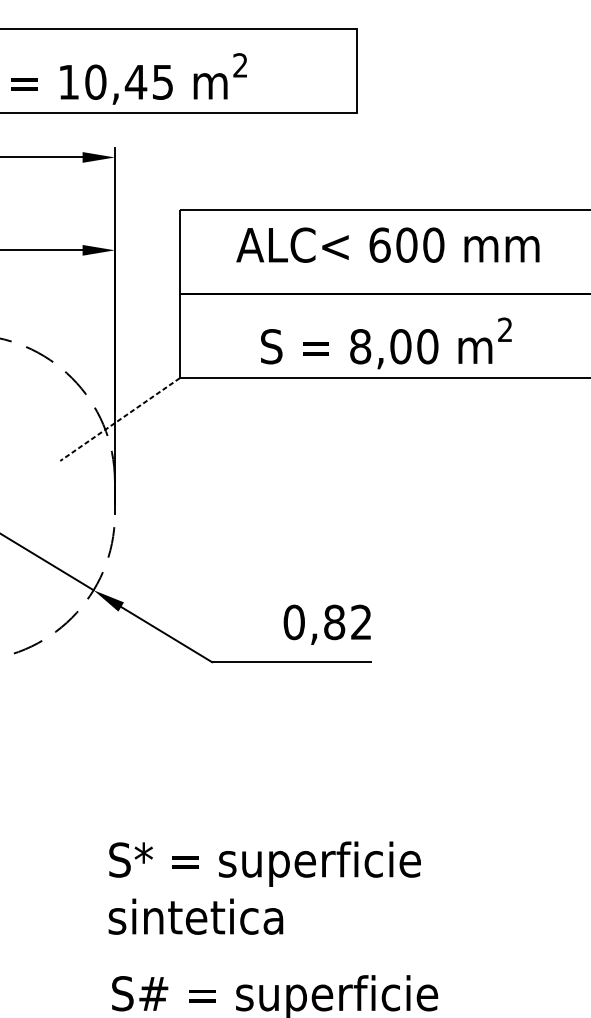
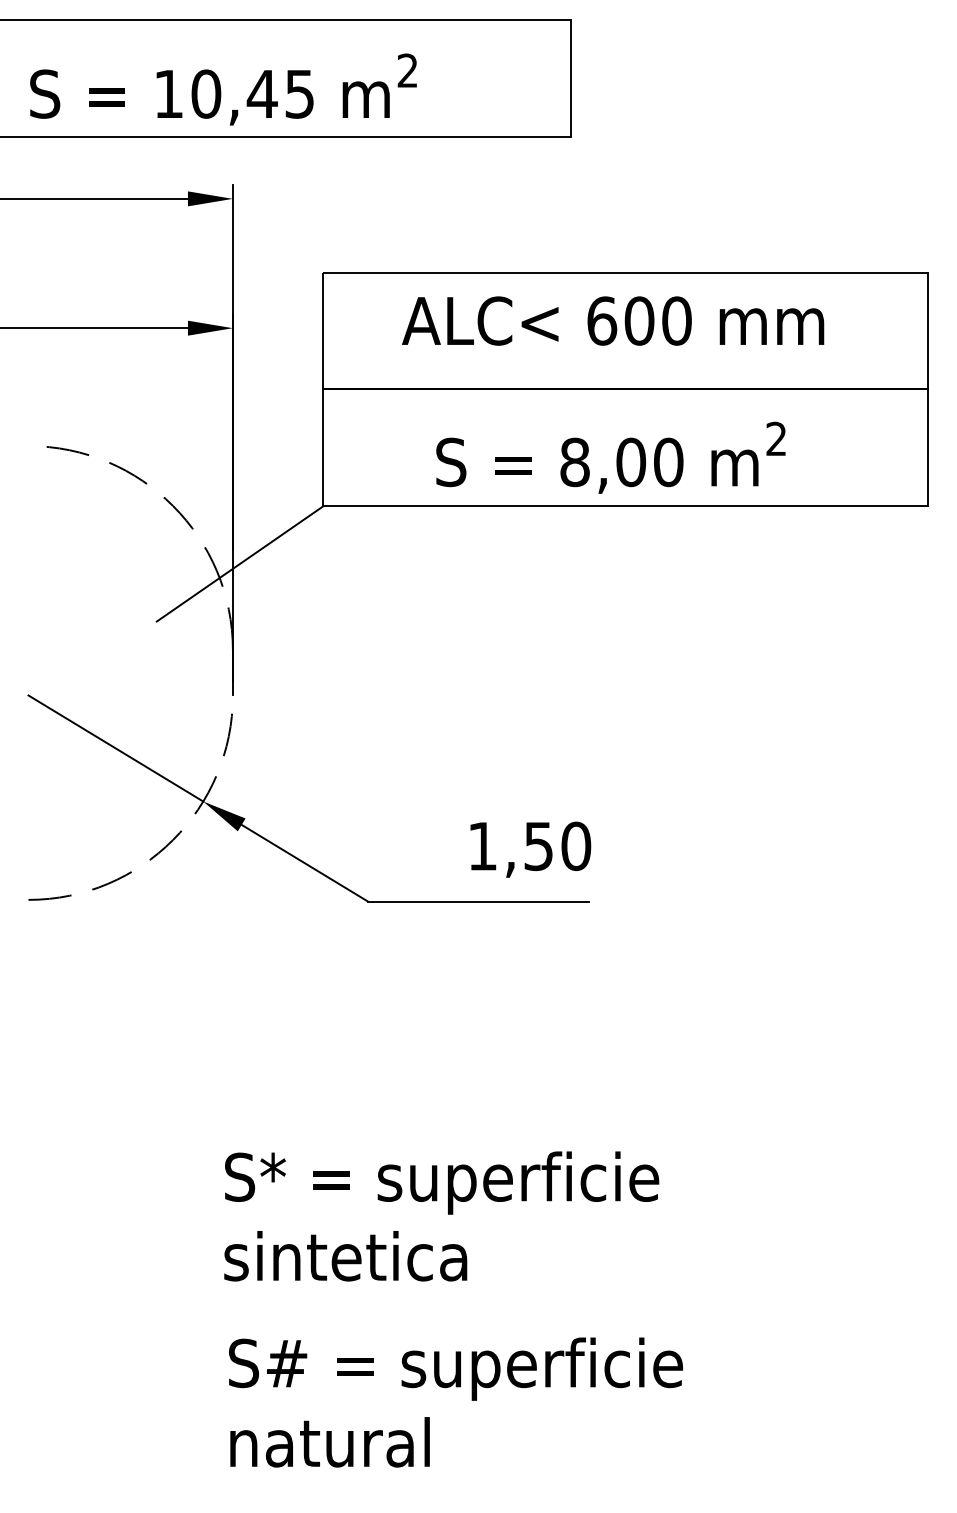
line: (119, 420) -> (239, 564), dashed -> solid
text: (327, 622) -> (529, 846), 0,82 -> 1,50

